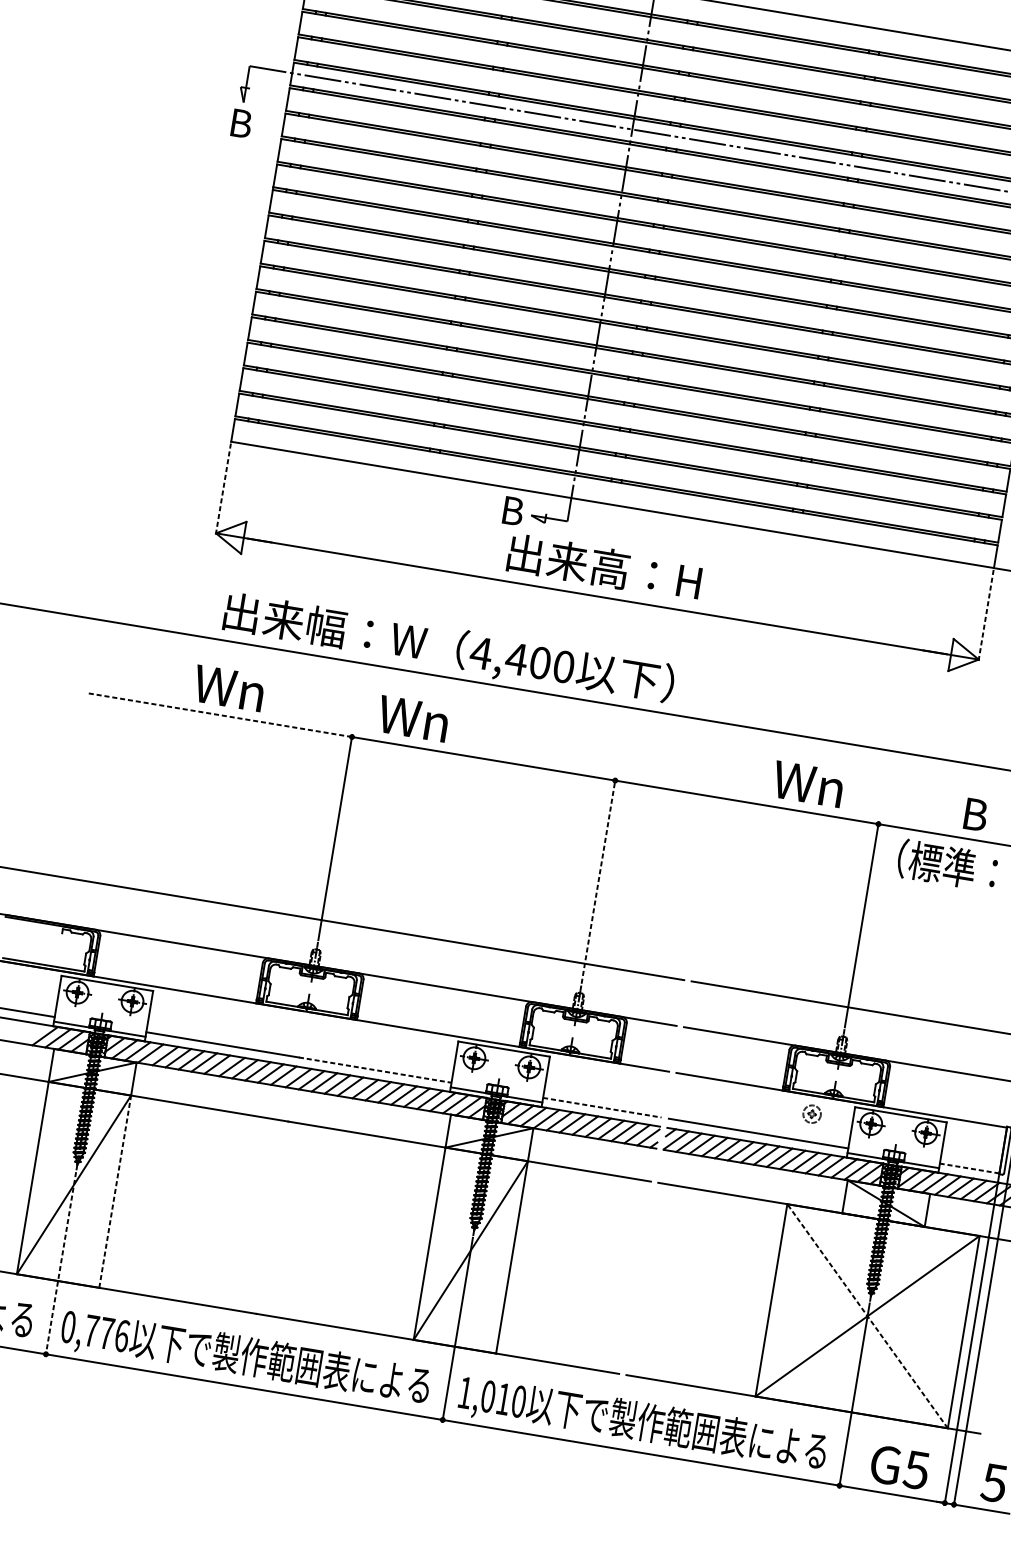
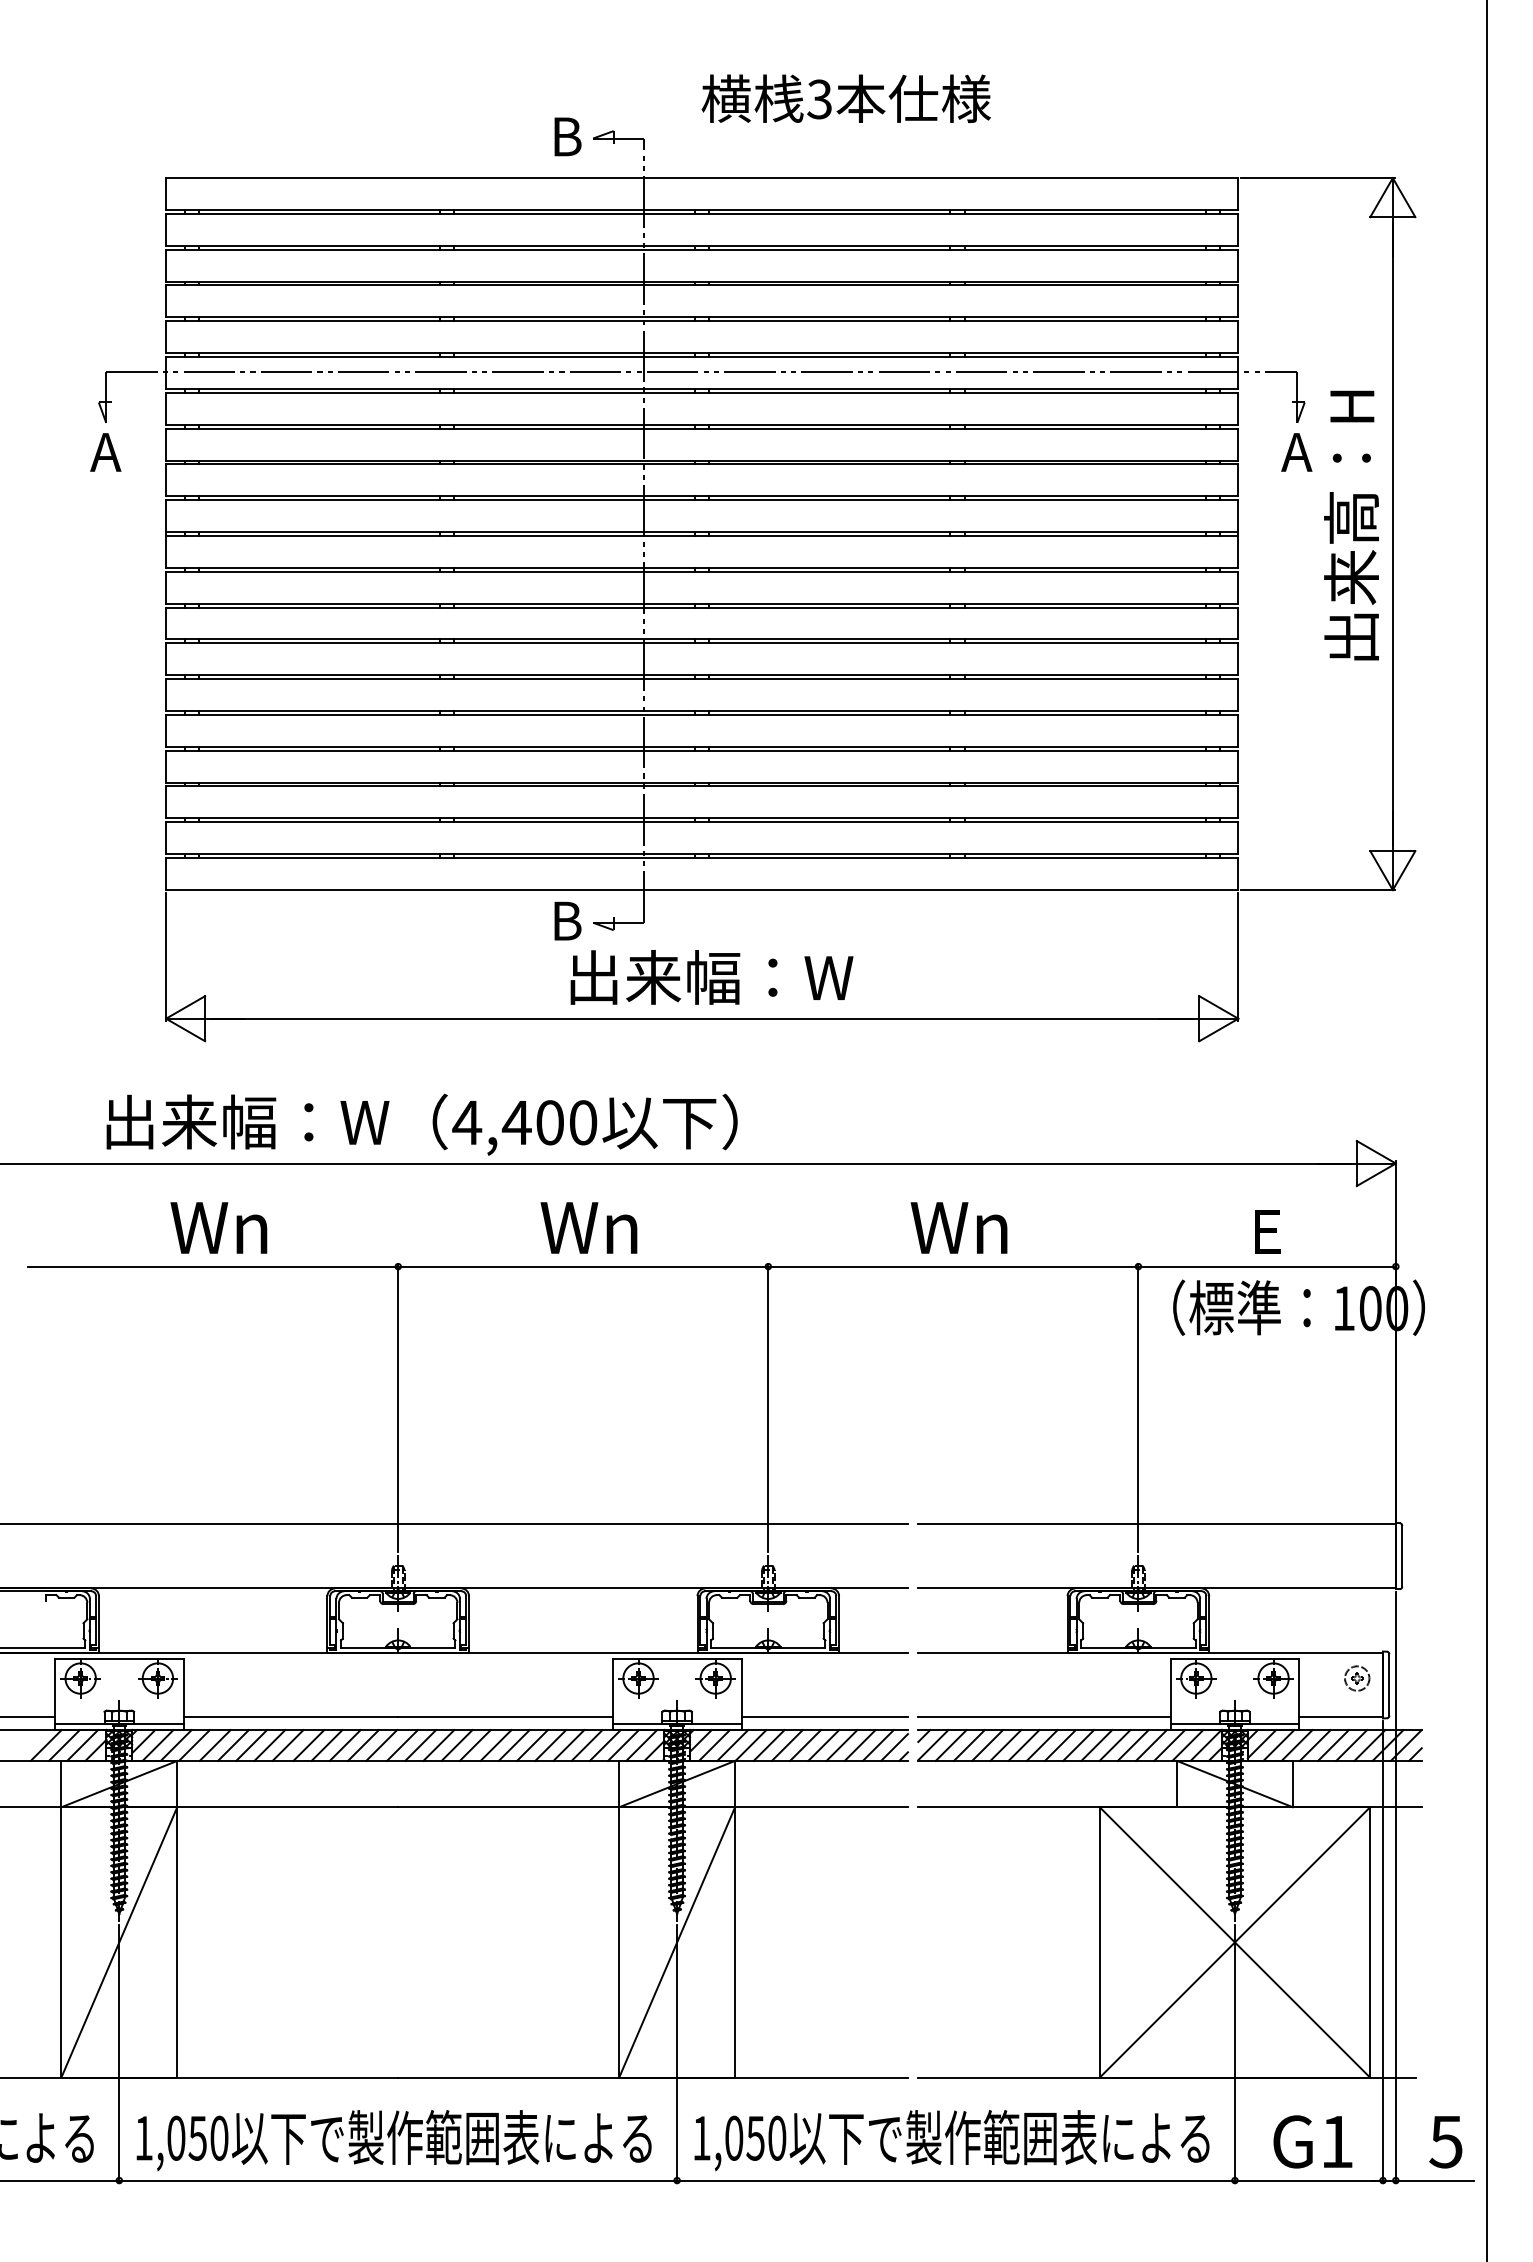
text: (239, 123) -> (105, 452), B -> A
line: (223, 489) -> (166, 957), dashed -> solid
text: (650, 574) -> (770, 976), 出来高：H -> 出来幅：W
line: (986, 616) -> (1238, 957), dashed -> solid
text: (448, 649) -> (421, 1124), moved
line: (219, 715) -> (212, 1266), dashed -> solid
text: (412, 718) -> (588, 1227), moved
text: (807, 783) -> (958, 1227), moved
text: (975, 814) -> (1269, 1231), B -> E
line: (598, 880) -> (768, 1407), dashed -> solid
line: (375, 1070) -> (506, 1717), dashed -> solid
line: (602, 1108) -> (825, 1717), dashed -> solid
part: (812, 1114) -> (1357, 1678), moved
line: (969, 1168) -> (1341, 1717), dashed -> solid
line: (115, 1191) -> (177, 1941), dashed -> solid
line: (60, 1264) -> (119, 2054), dashed -> solid
line: (867, 1316) -> (1234, 1942), dashed -> solid
text: (95, 1330) -> (181, 2137), 0,776 -> 1,050
text: (503, 1399) -> (755, 2138), 1,010 -> 1,050
text: (916, 1470) -> (1336, 2142), G5 -> G1

